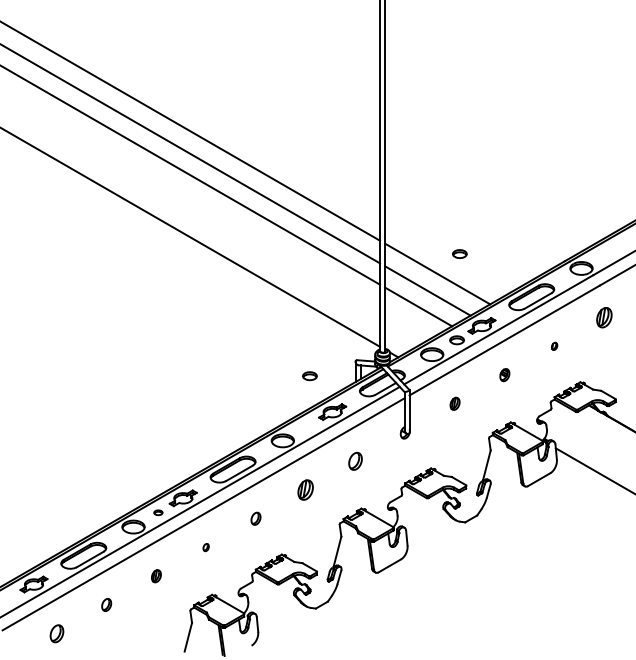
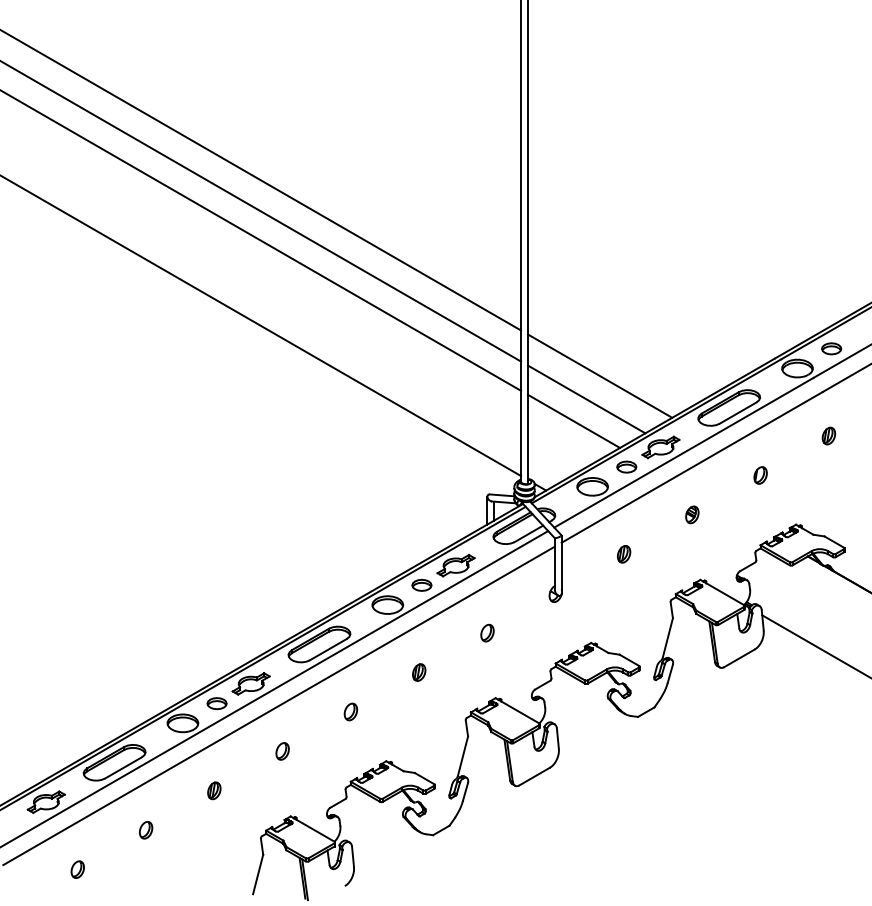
part: (459, 253) -> (831, 348), moved
part: (604, 317) -> (828, 435), size x0.62
part: (554, 346) -> (760, 475), size x1.67
part: (309, 376) -> (421, 585), moved
part: (355, 460) -> (487, 632), size x0.71
part: (305, 489) -> (419, 672), size x0.62
part: (158, 512) -> (216, 703), size x1.67
part: (206, 547) -> (282, 751), size x1.67
part: (56, 633) -> (77, 869), size x0.71

